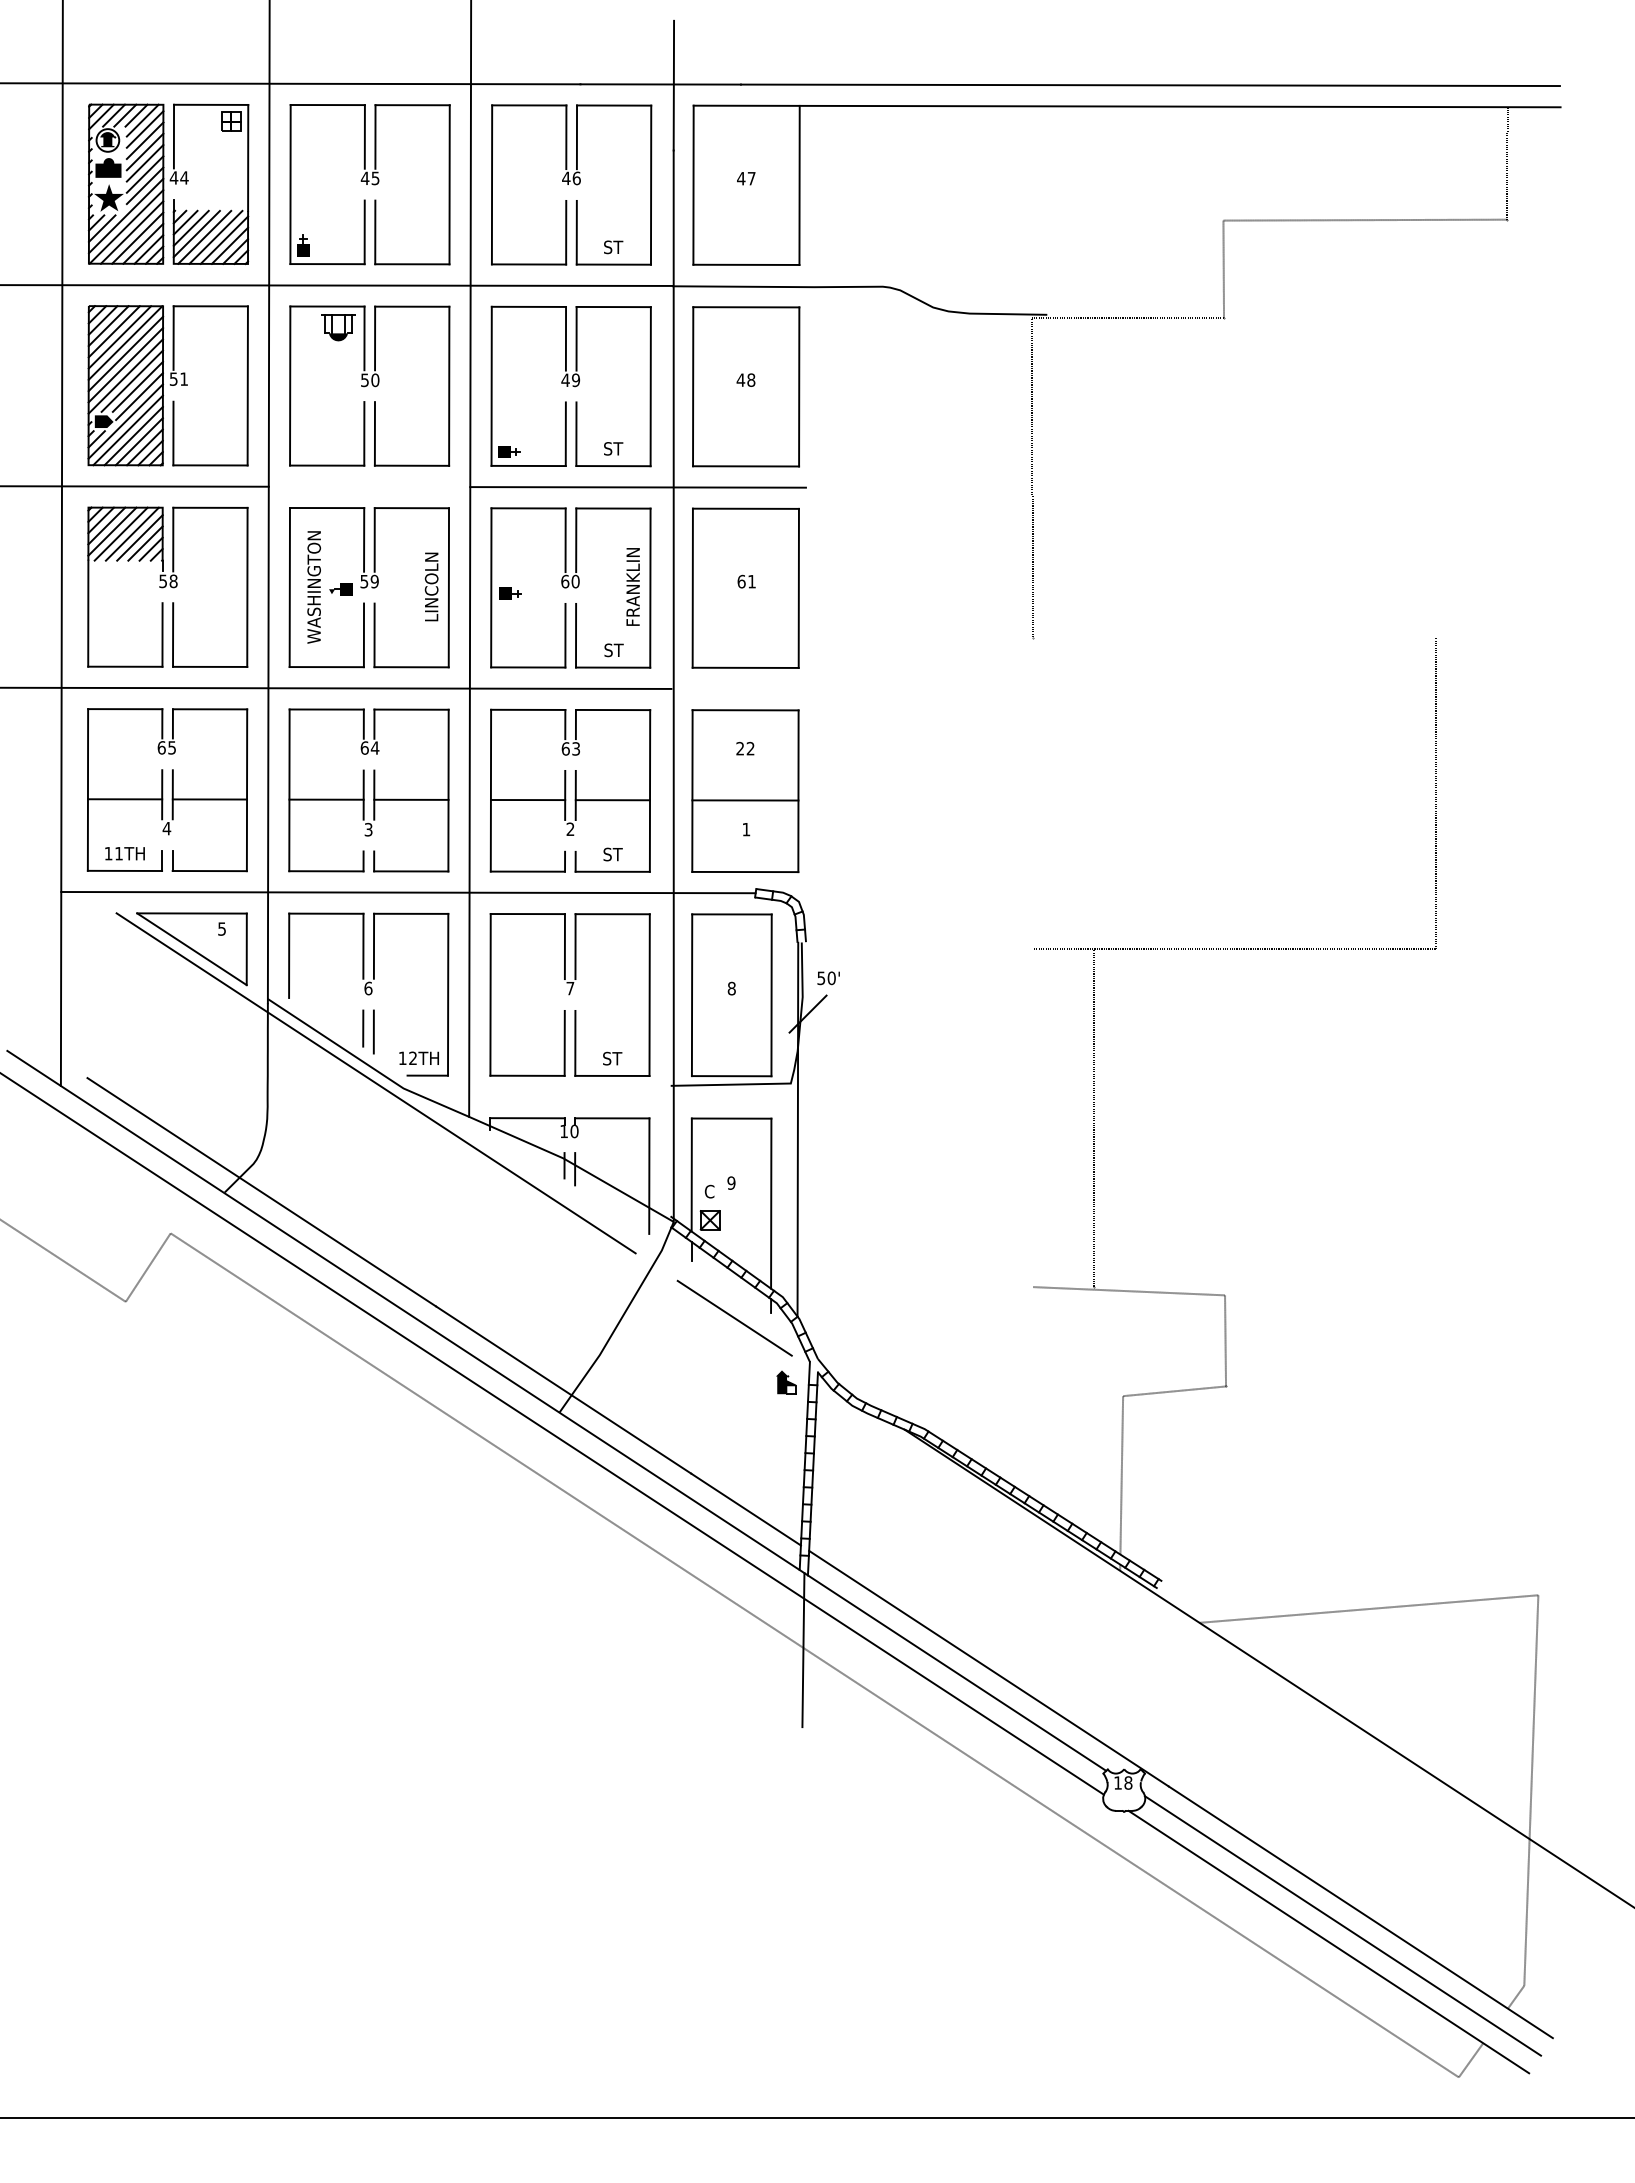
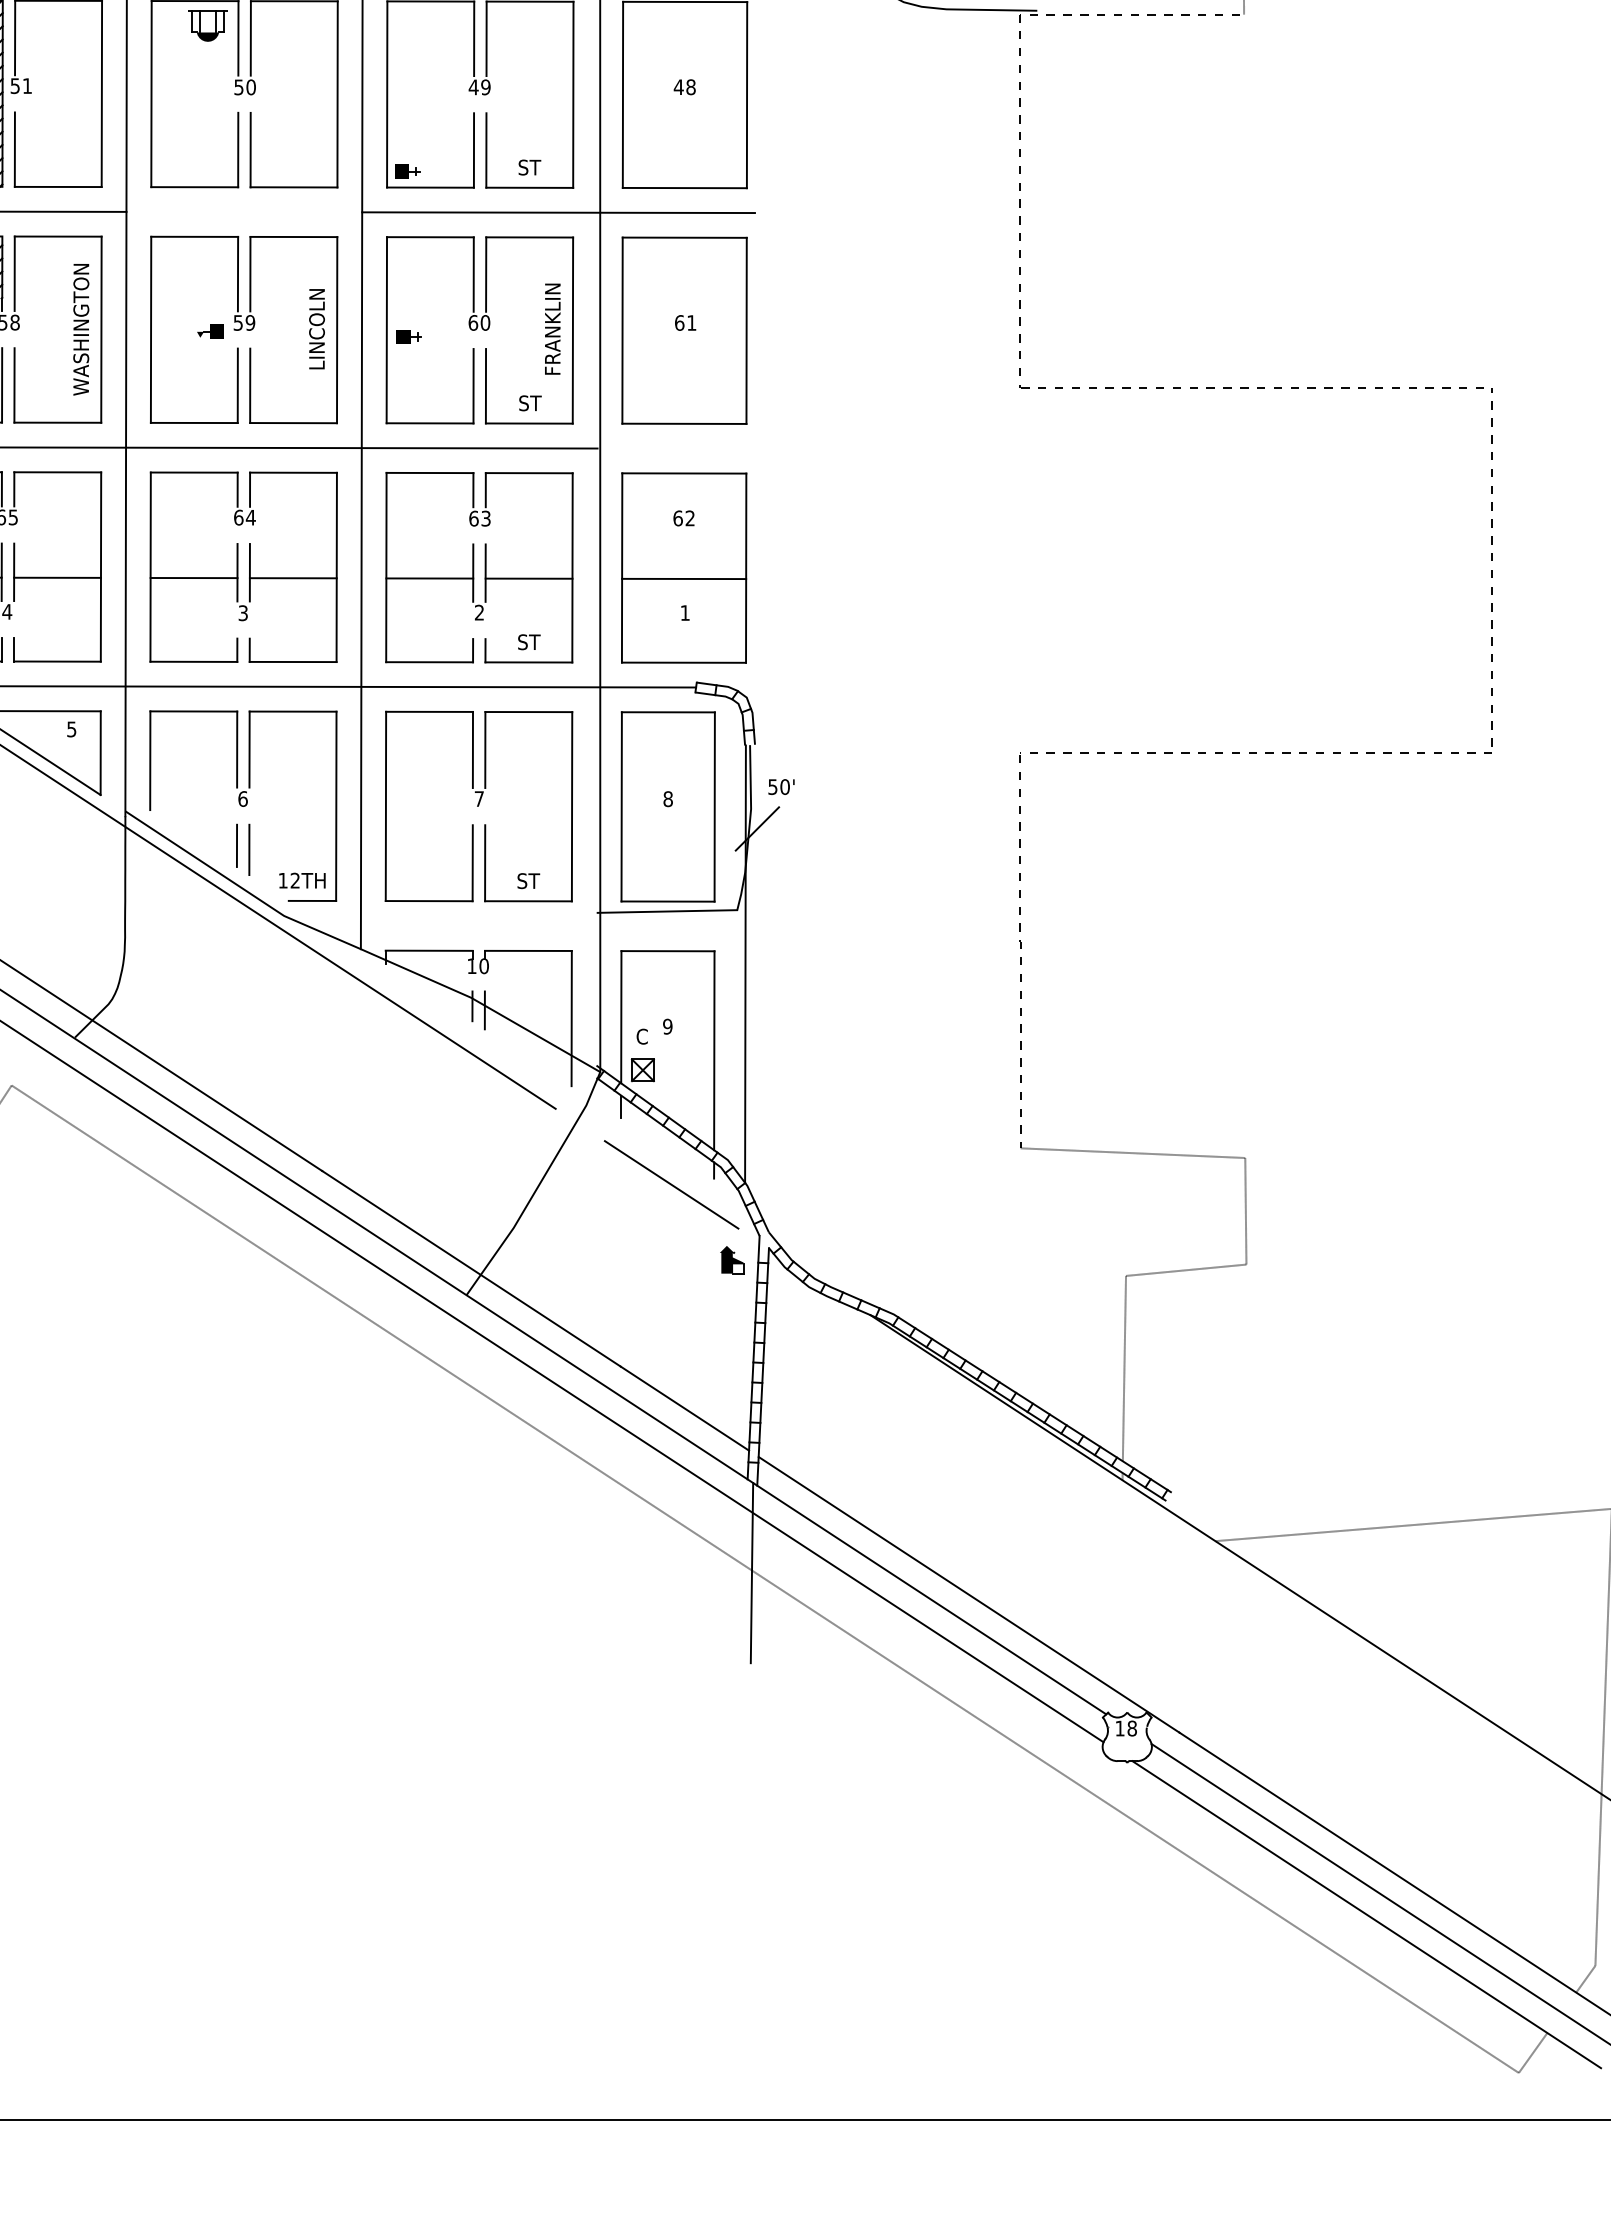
text: (313, 587) -> (80, 329), moved
line: (1233, 637) -> (1255, 388), added
text: (740, 748) -> (678, 518), 22 -> 62
line: (1093, 1117) -> (1019, 949), moved

